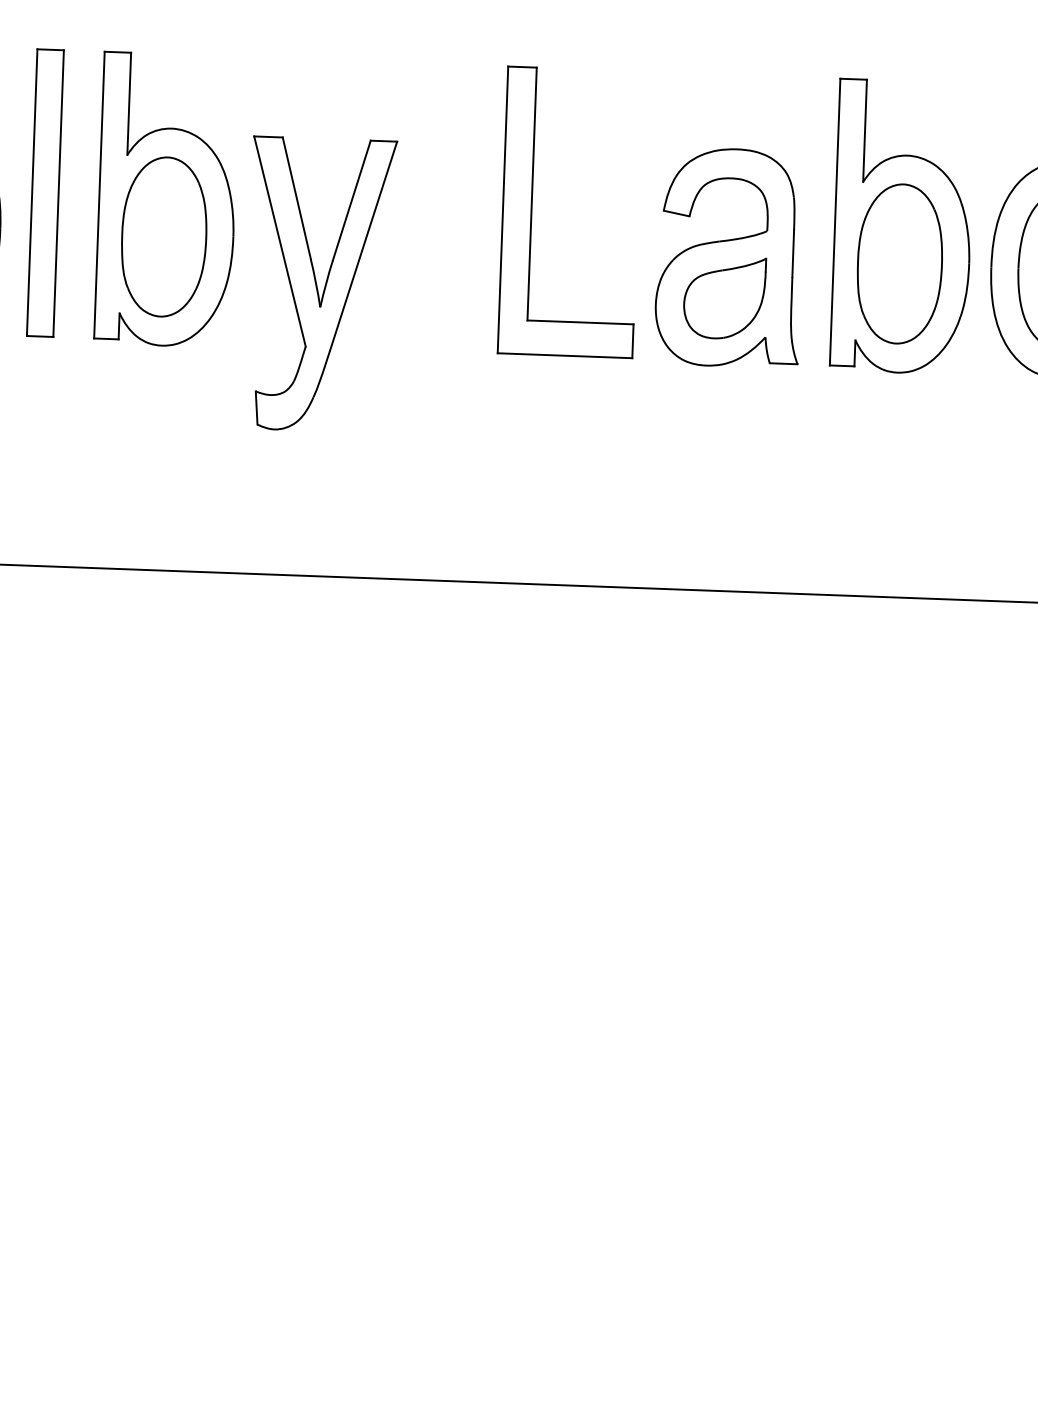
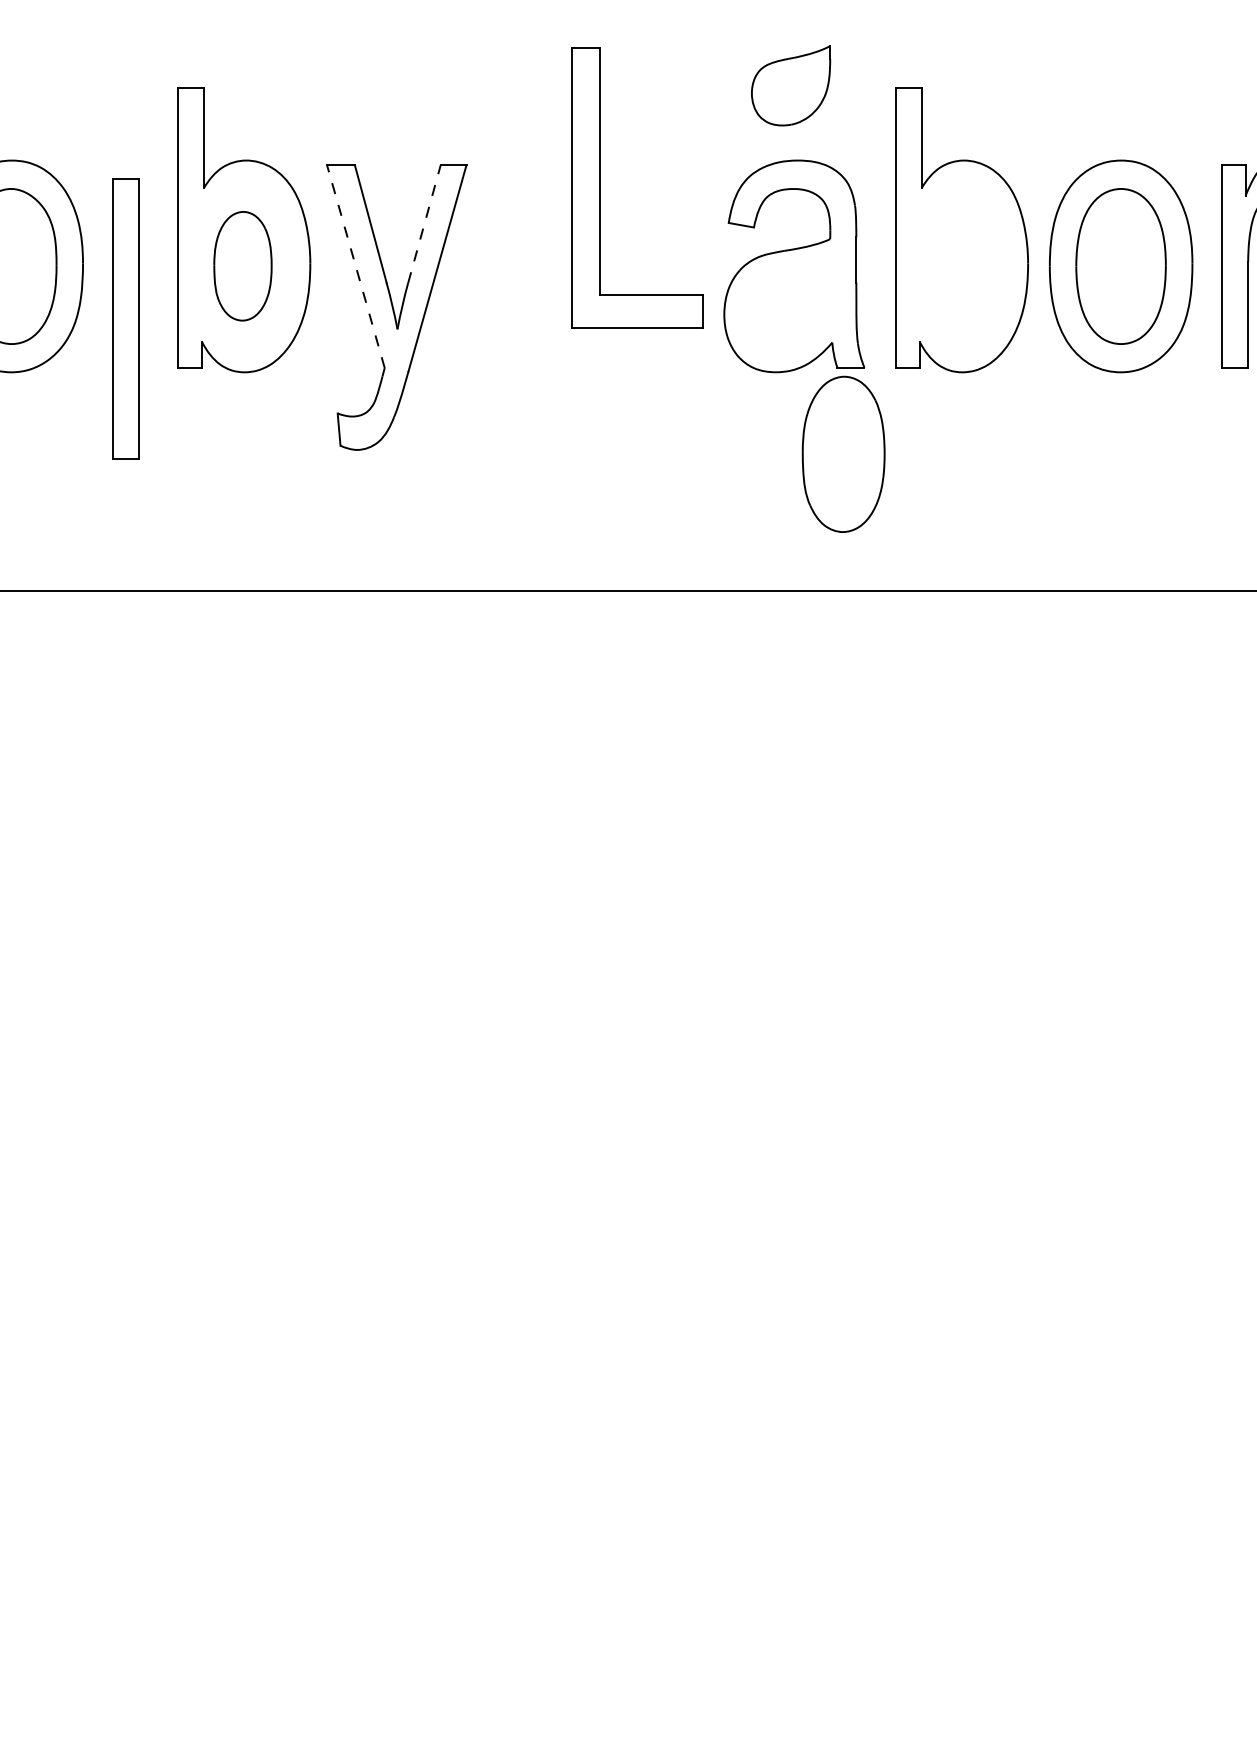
part: (45, 192) -> (125, 318), moved
line: (351, 199) -> (424, 223), solid -> dashed
part: (532, 210) -> (600, 187), moved
part: (163, 236) -> (242, 265), size x0.7
line: (279, 241) -> (355, 266), solid -> dashed
part: (899, 263) -> (843, 453), moved
part: (725, 297) -> (791, 85), moved

